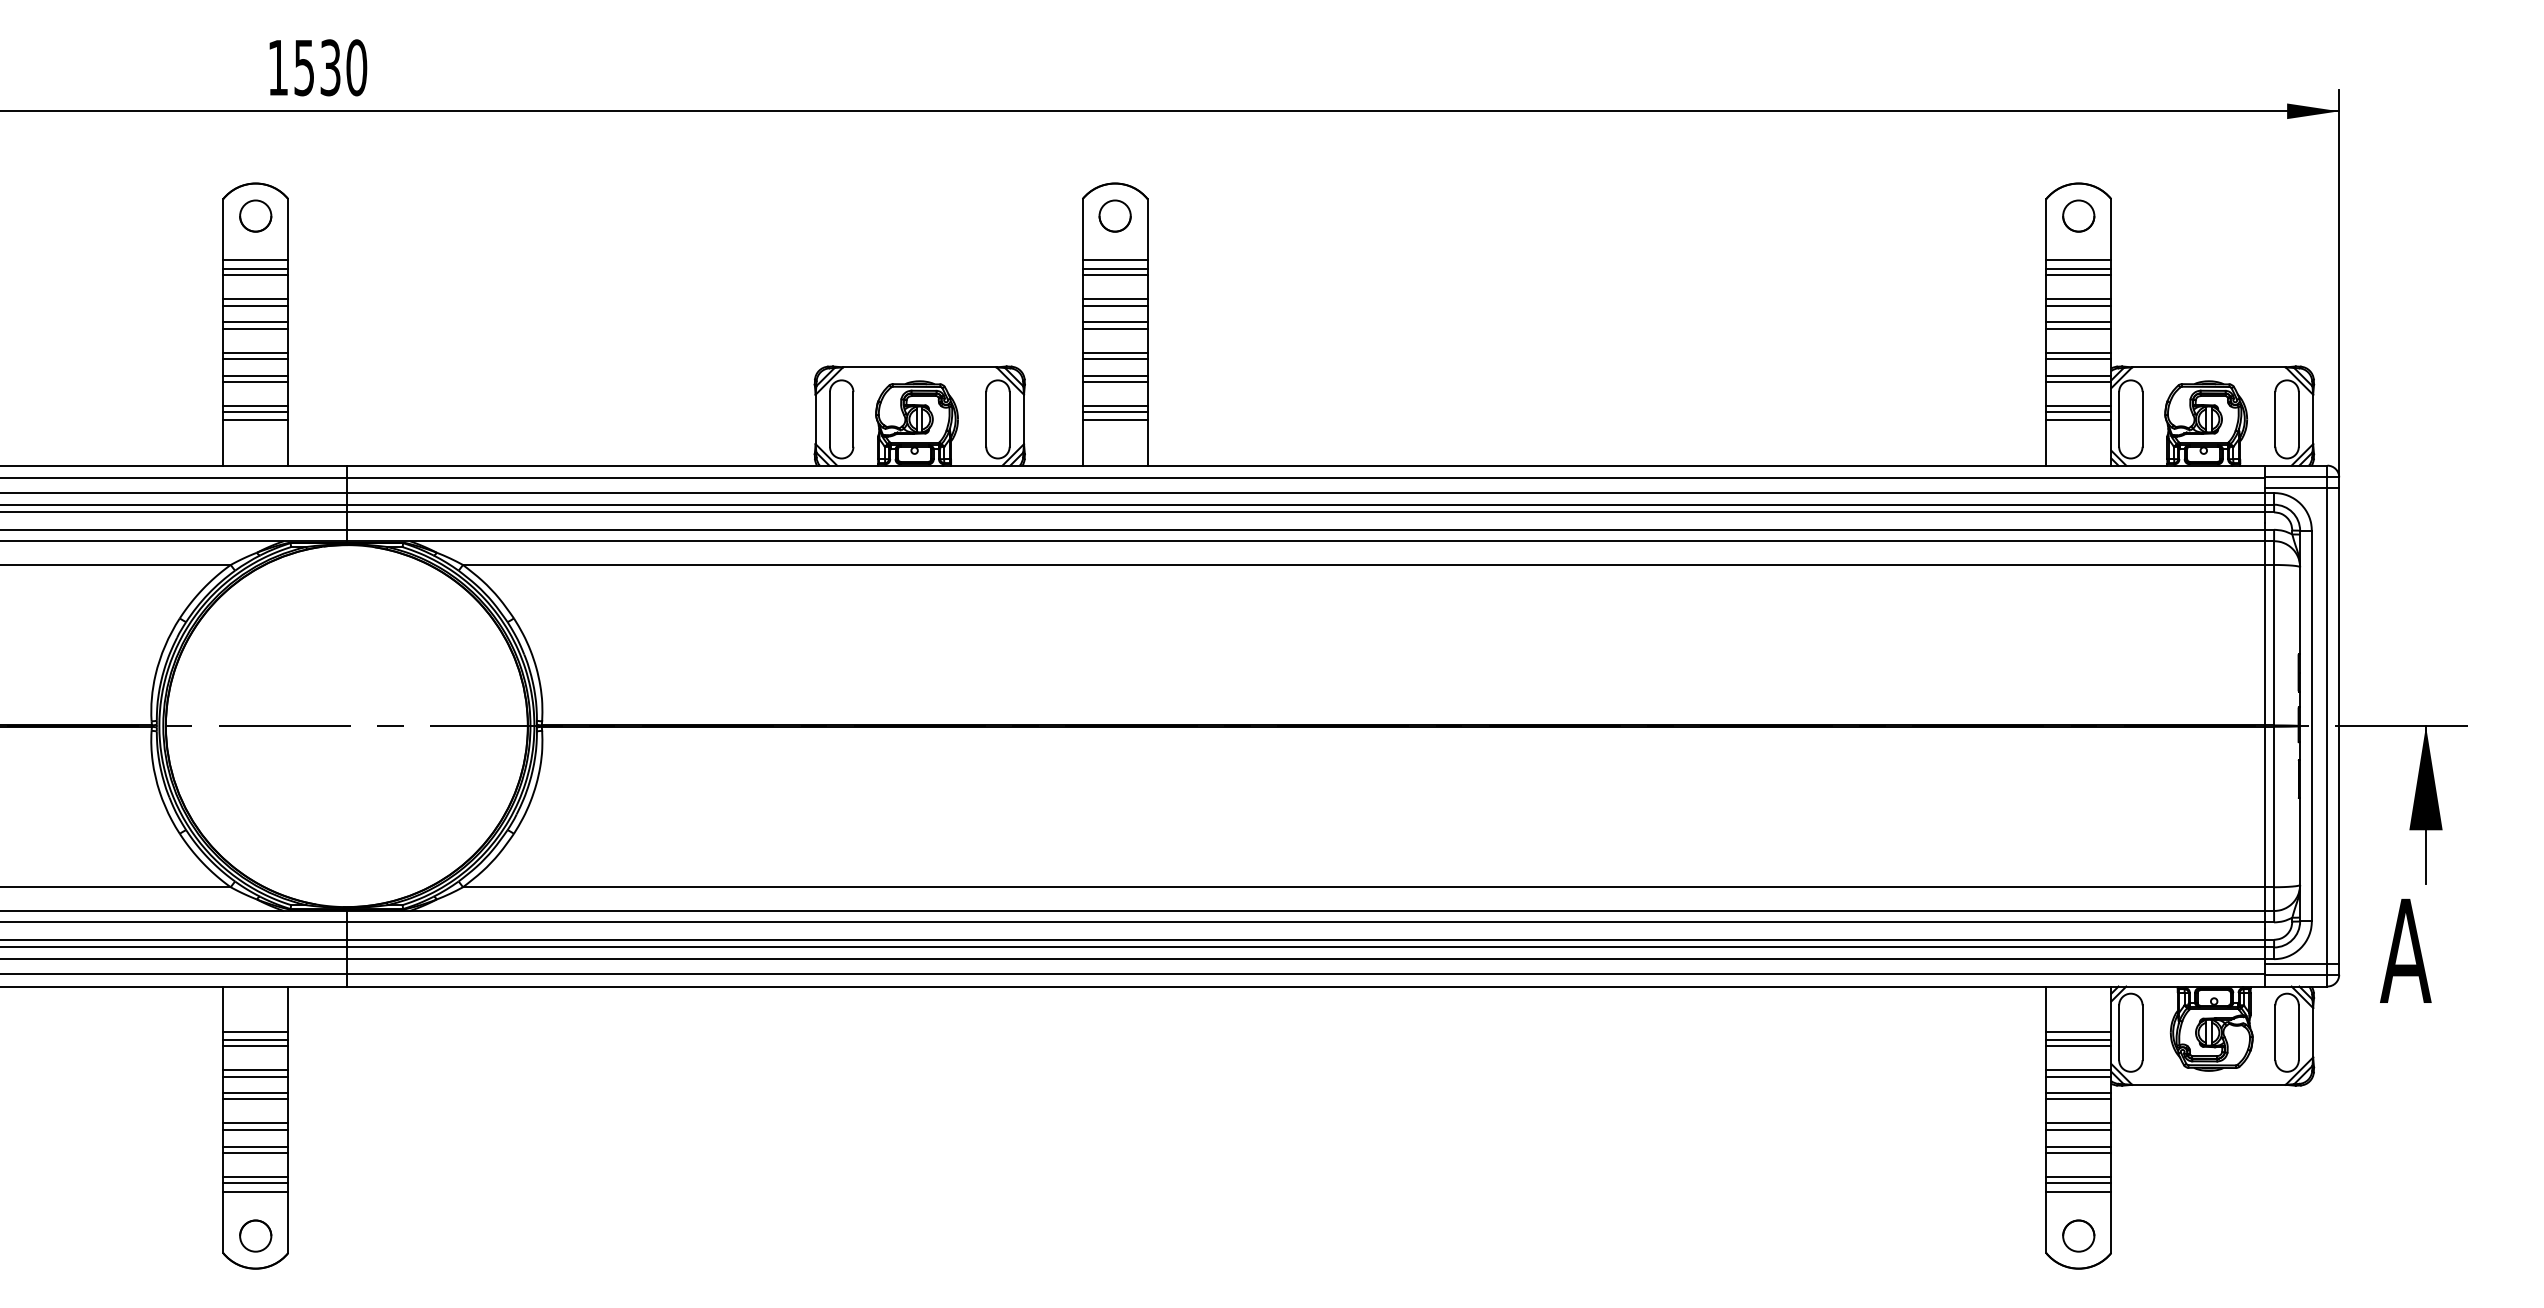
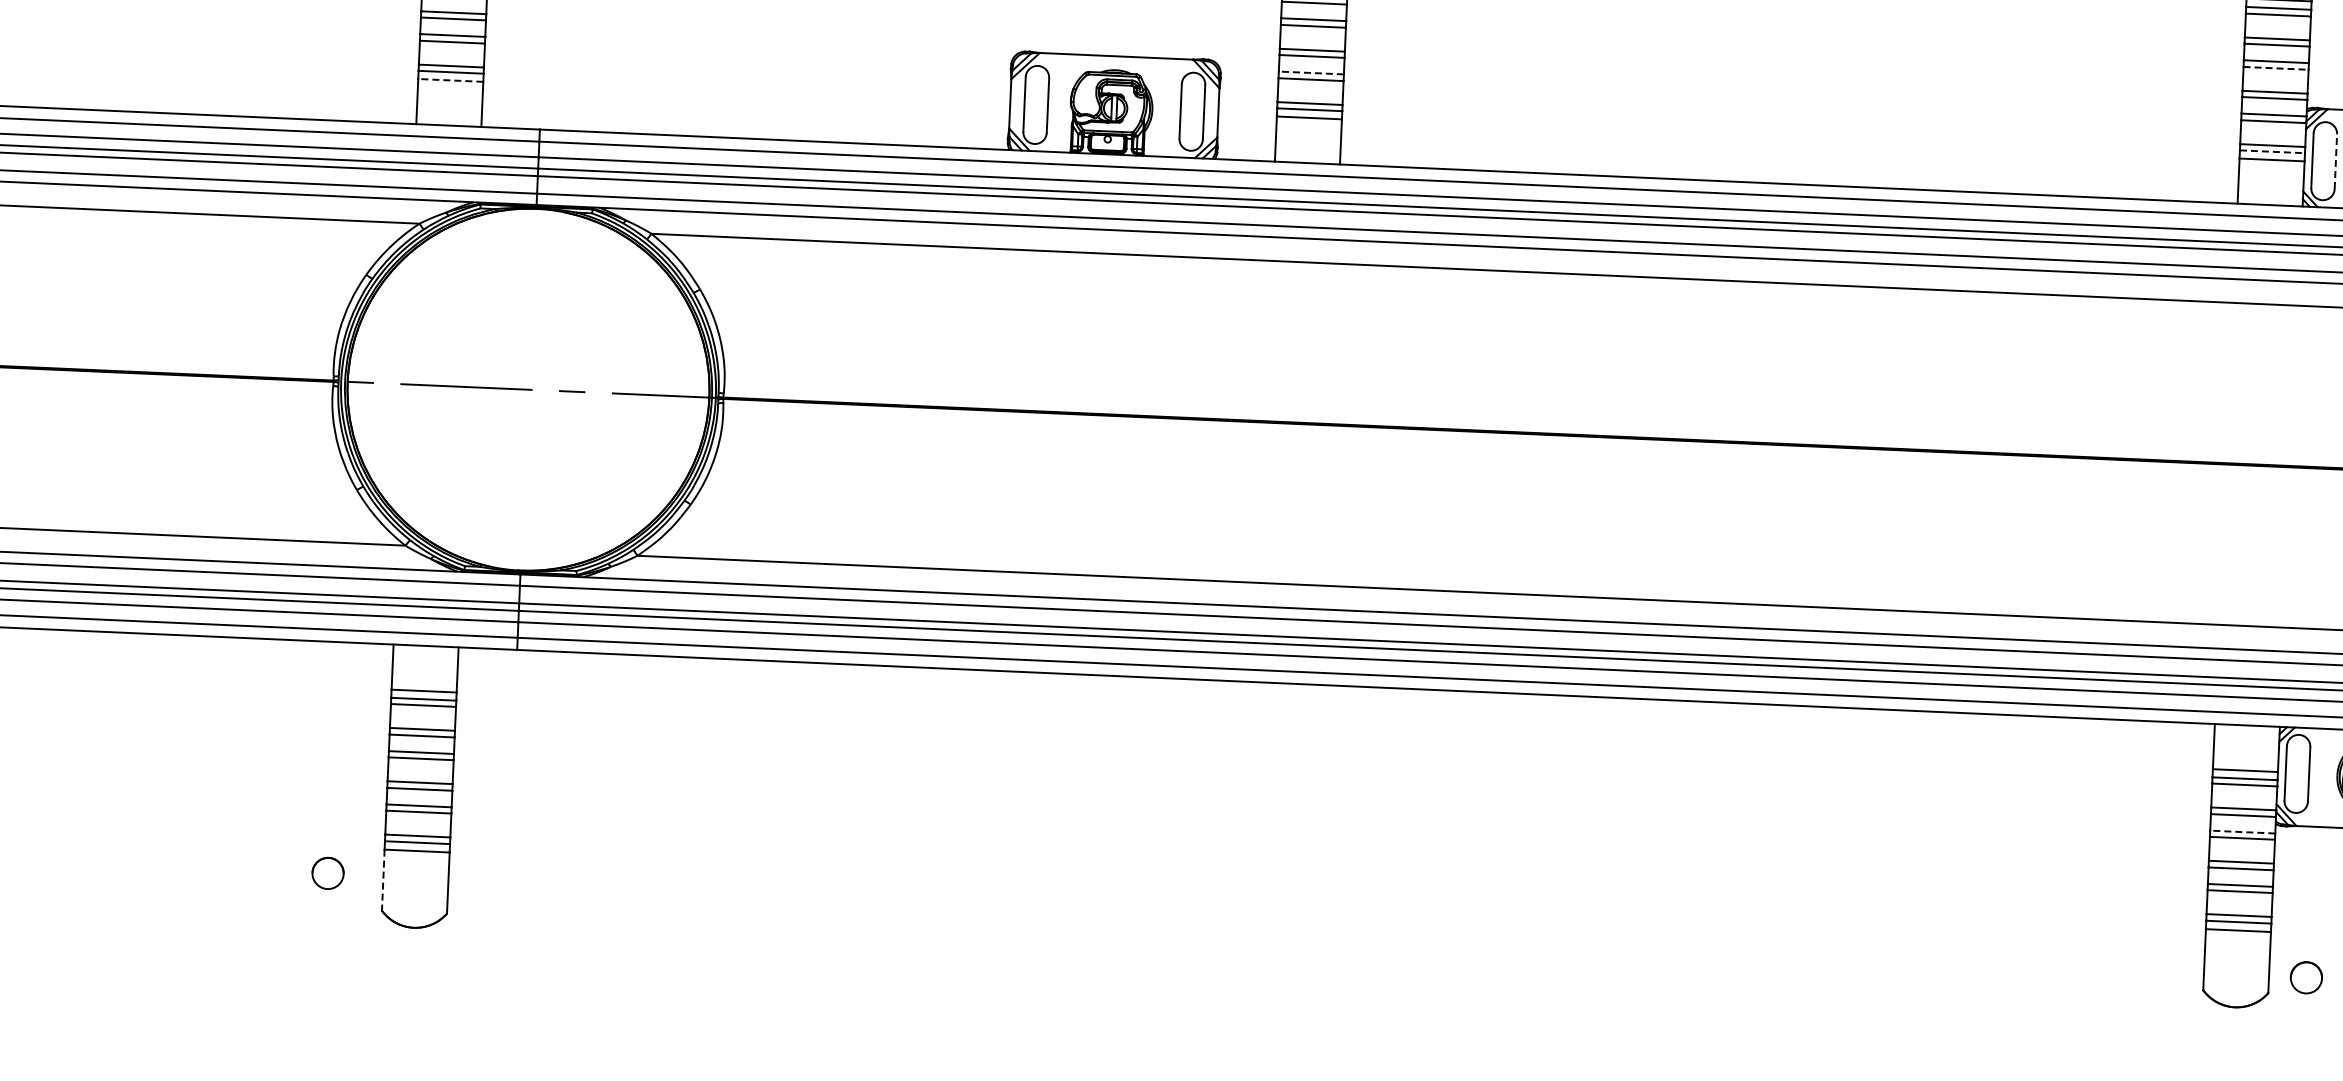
line: (2078, 328) -> (2275, 68), solid -> dashed
line: (1115, 375) -> (1311, 73), solid -> dashed
line: (2078, 412) -> (2272, 151), solid -> dashed
line: (2142, 418) -> (2335, 160), solid -> dashed
line: (255, 420) -> (450, 80), solid -> dashed
line: (2078, 1093) -> (2242, 832), solid -> dashed
line: (223, 1222) -> (383, 880), solid -> dashed
circle: (255, 1235) -> (327, 872), moved
circle: (2078, 1235) -> (2306, 977), moved

